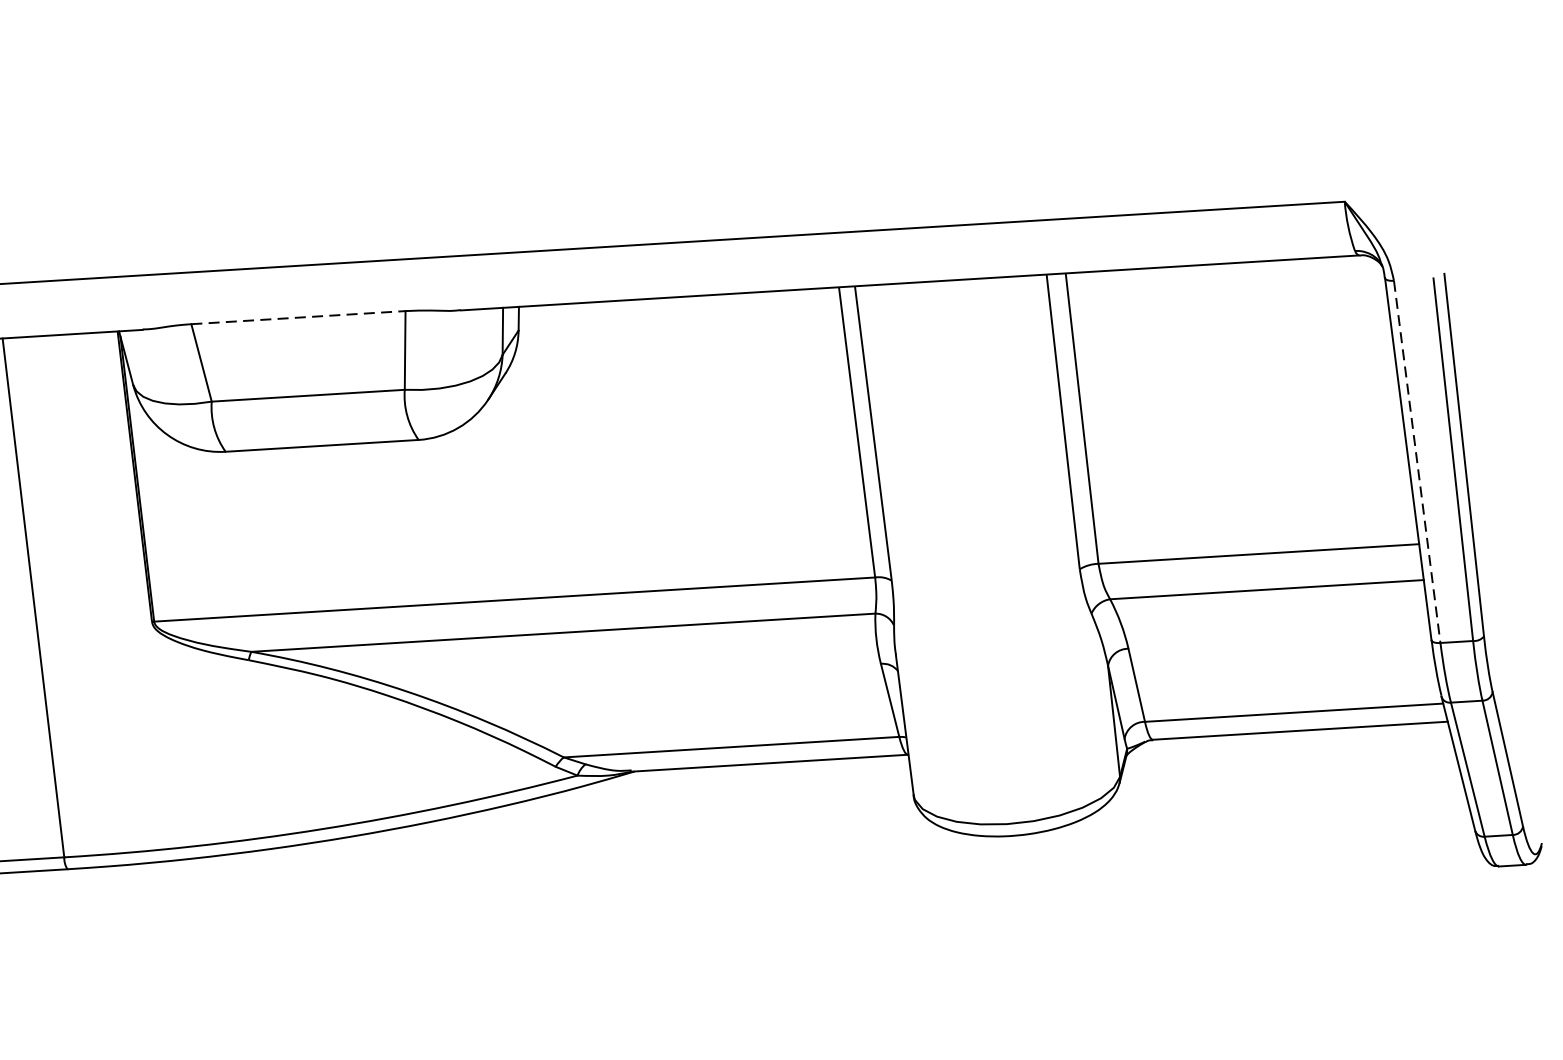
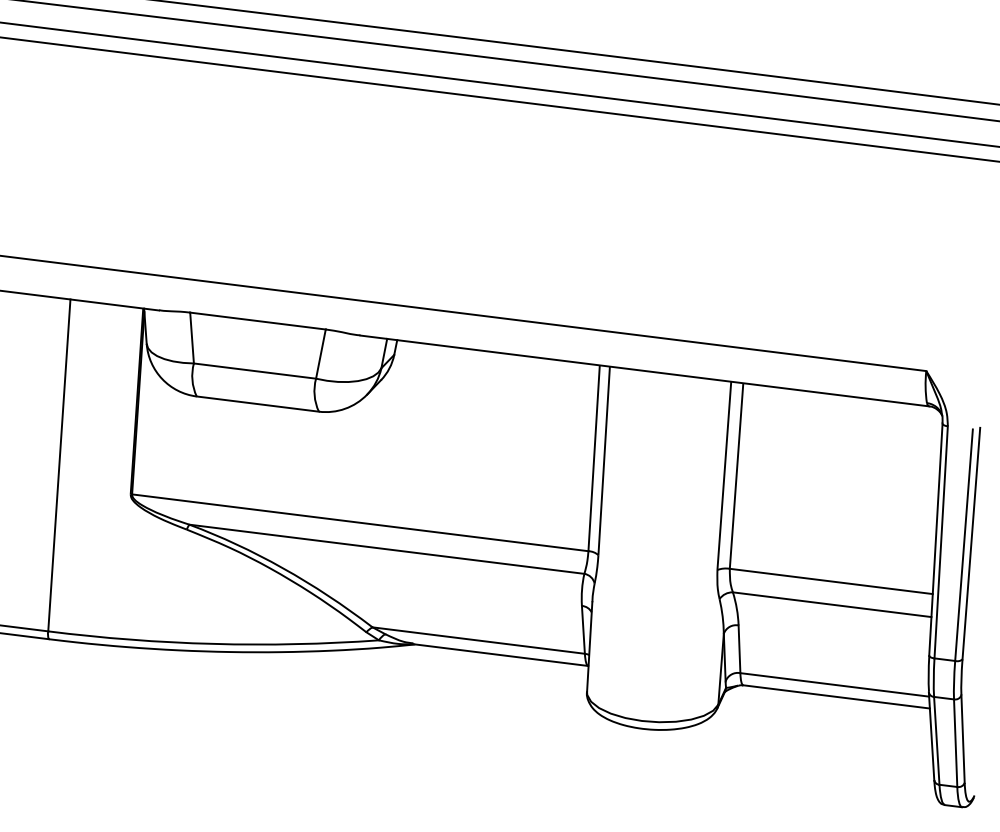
line: (299, 318) -> (258, 321), dashed -> solid
line: (1417, 462) -> (941, 542), dashed -> solid

